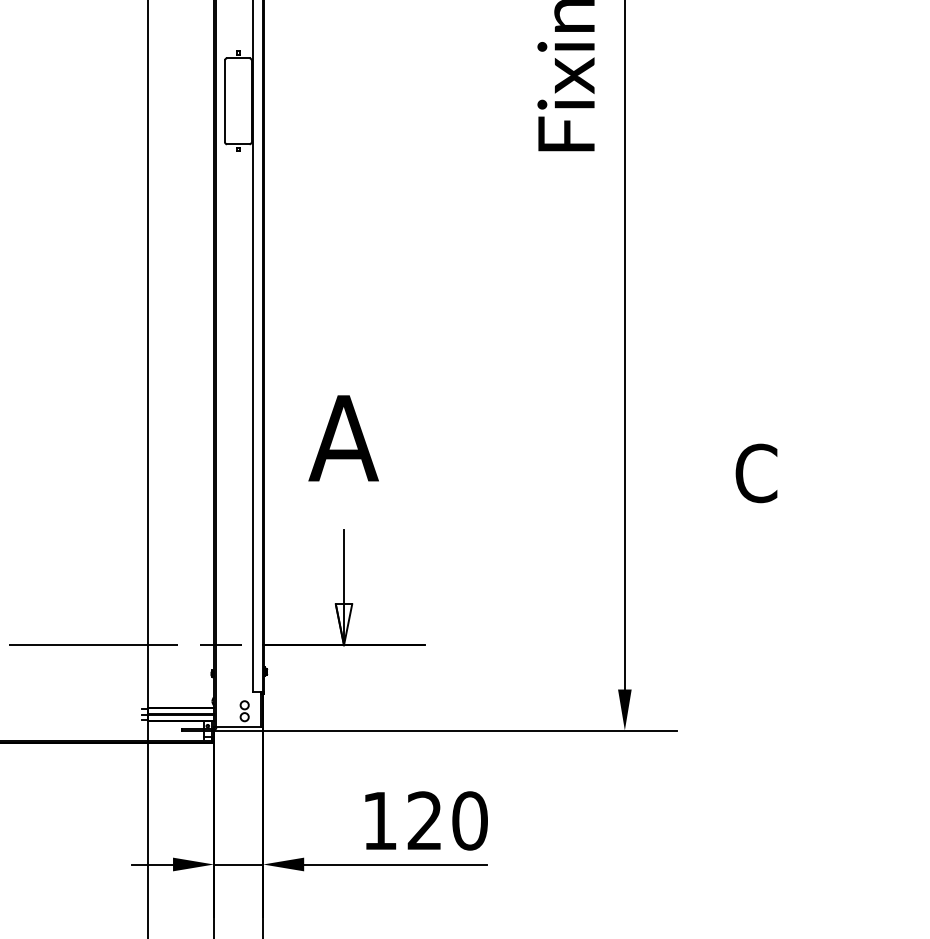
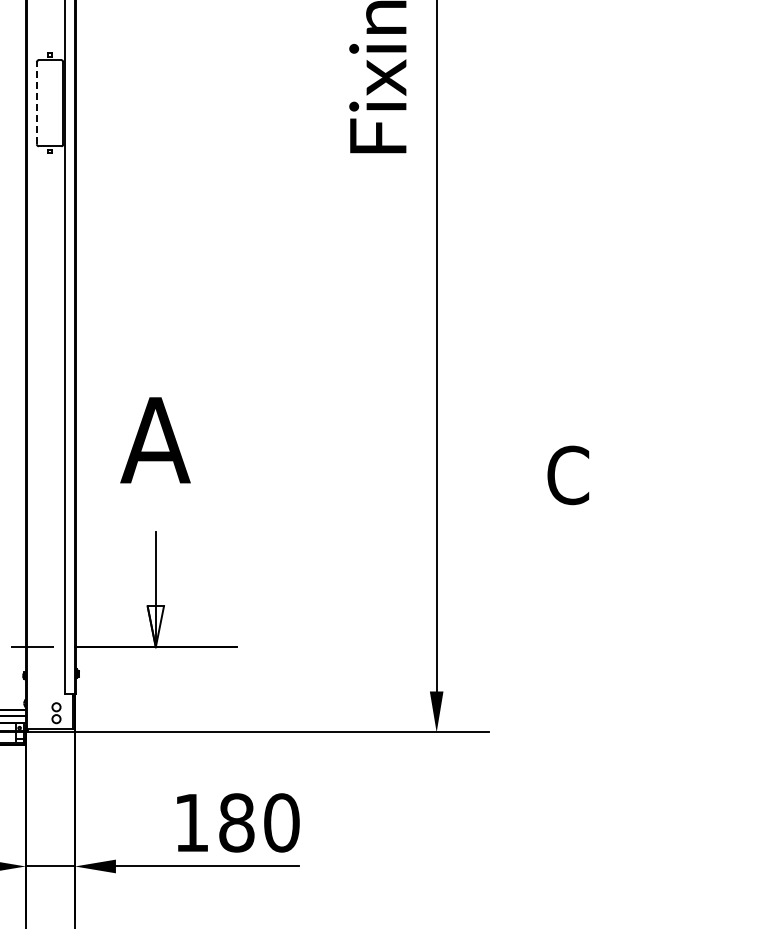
line: (225, 101) -> (37, 103), solid -> dashed
text: (424, 820) -> (236, 822), 120 -> 180

